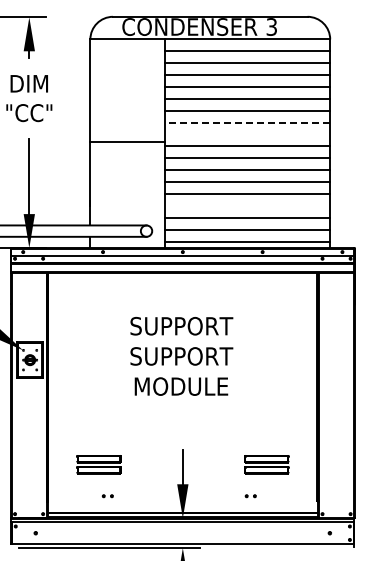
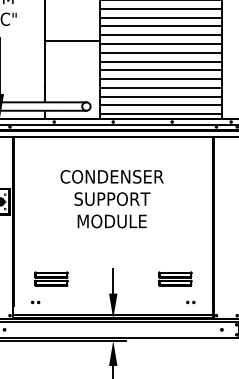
line: (247, 122) -> (161, 26), dashed -> solid
line: (247, 134) -> (161, 35), added
line: (247, 205) -> (161, 87), added
text: (180, 325) -> (111, 176), SUPPORT -> CONDENSER
part: (107, 496) -> (35, 302), moved
part: (250, 496) -> (190, 302), moved

